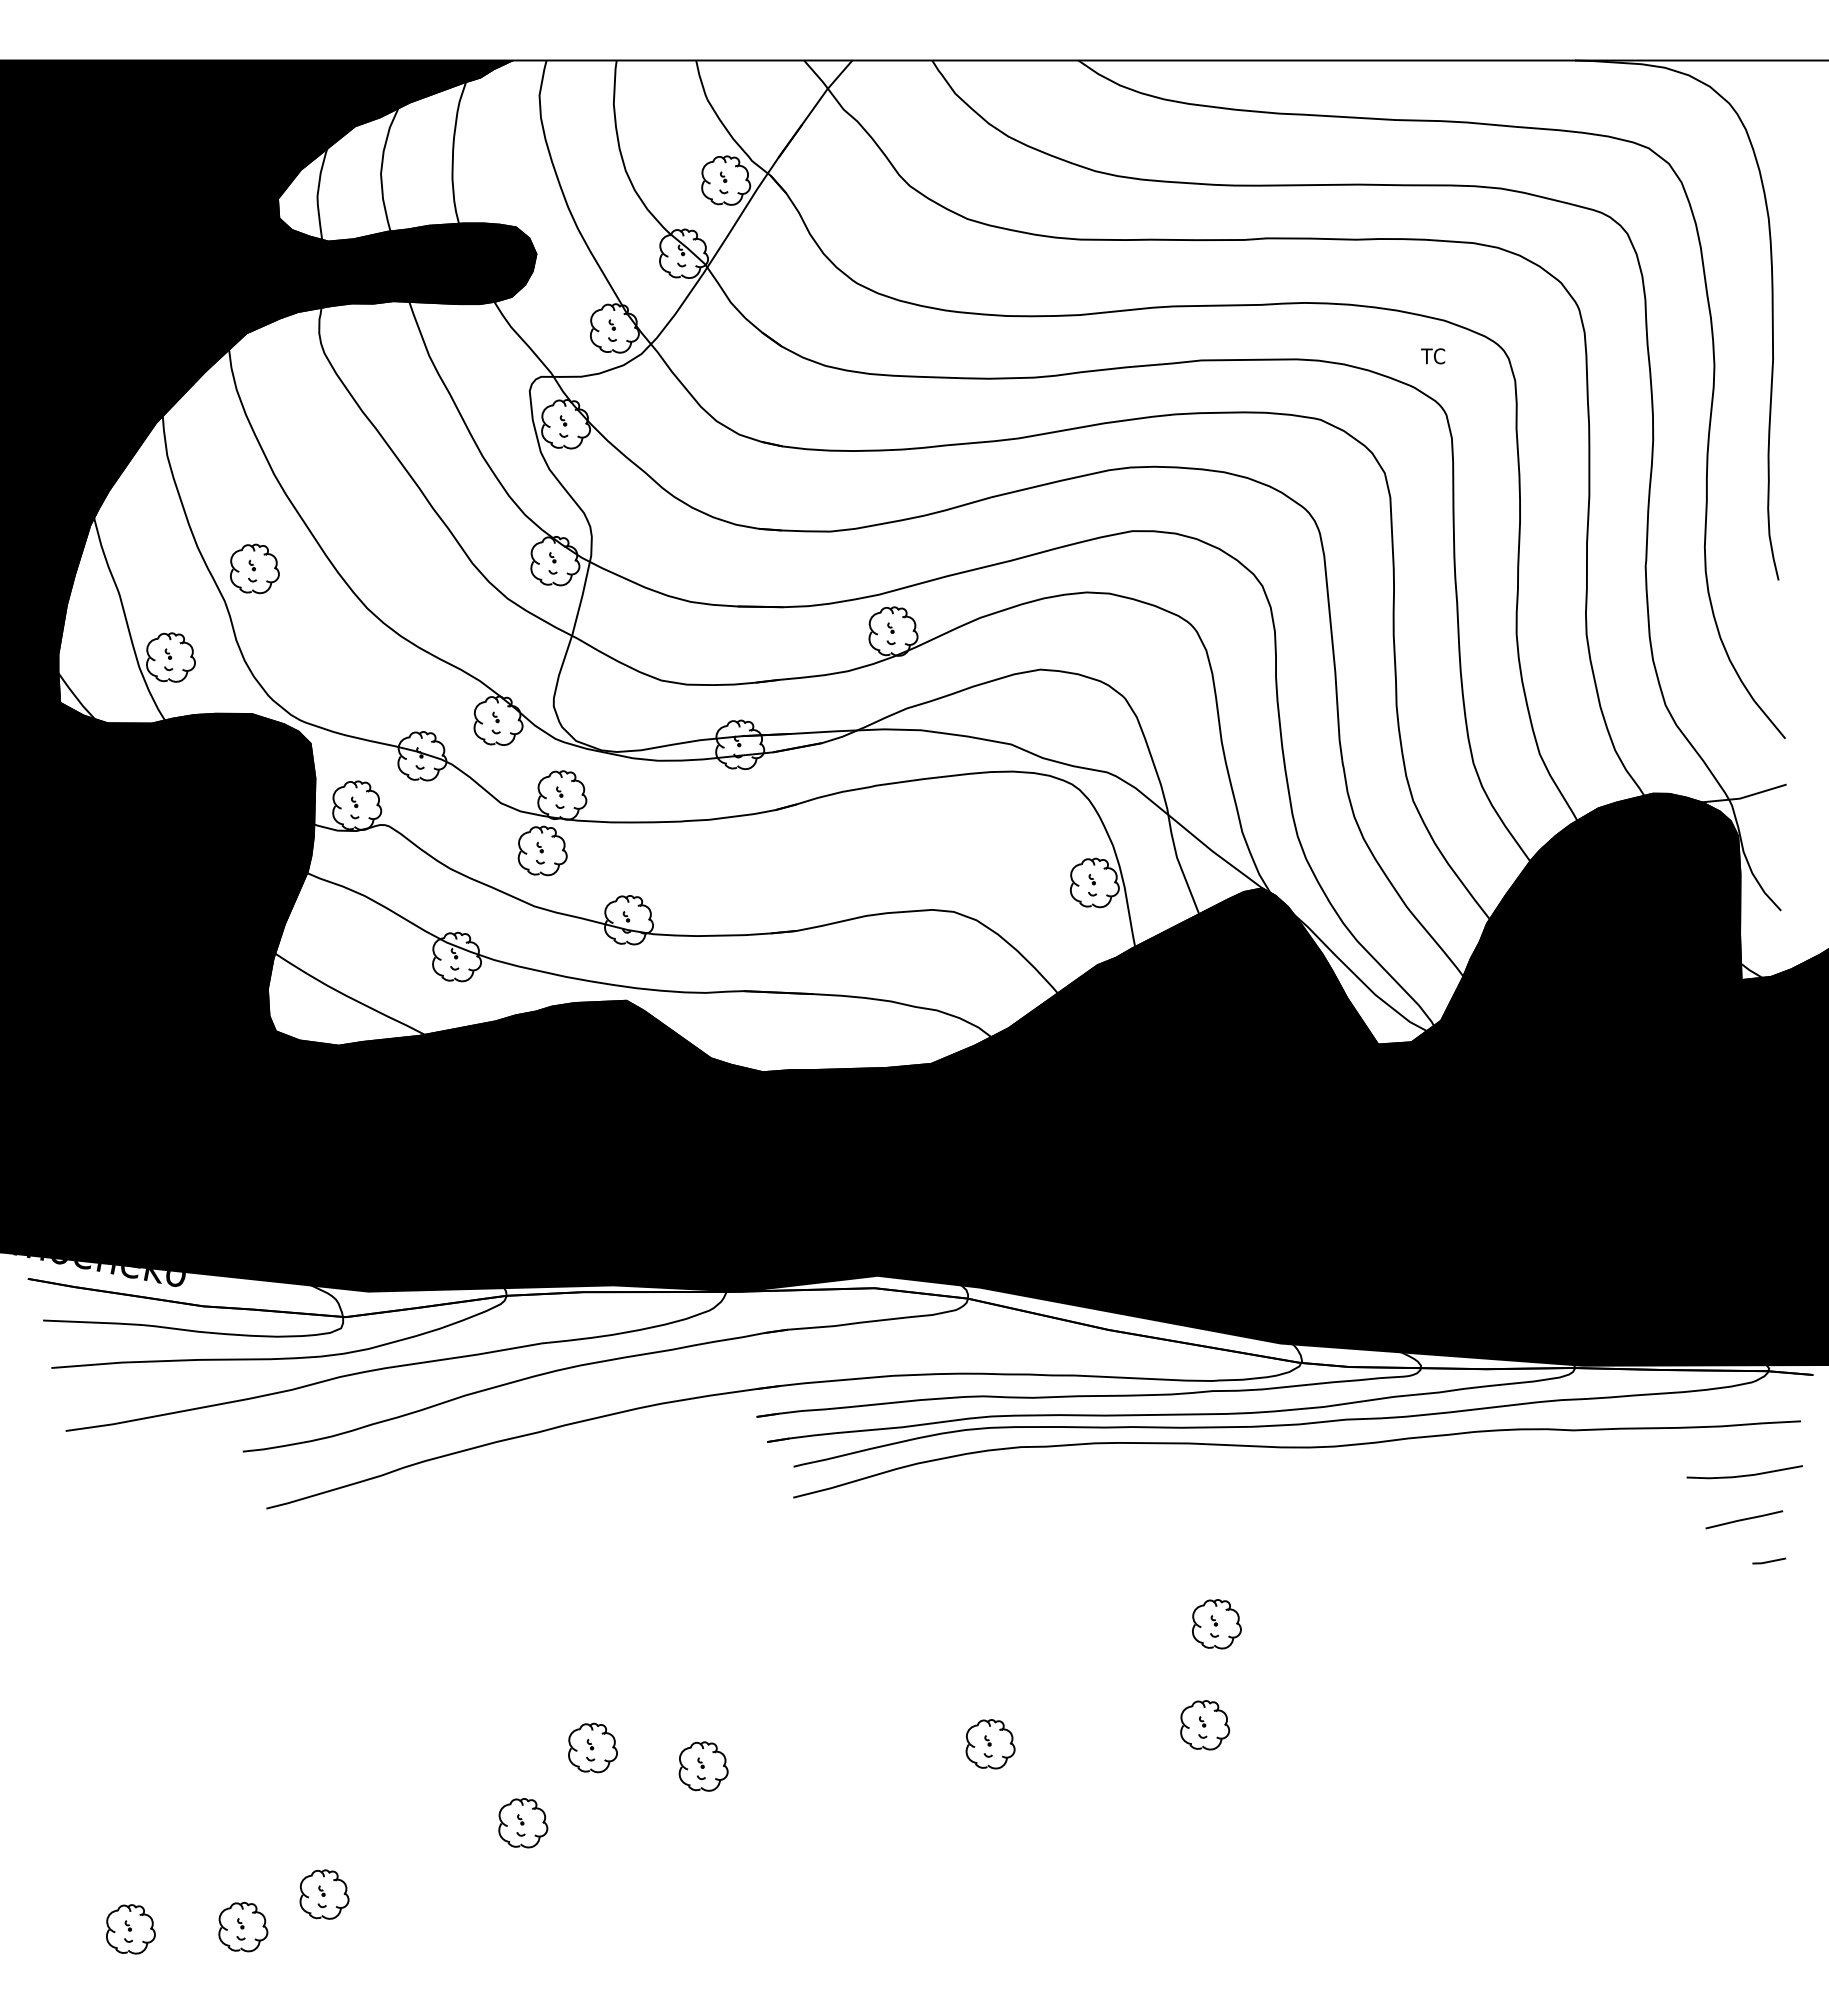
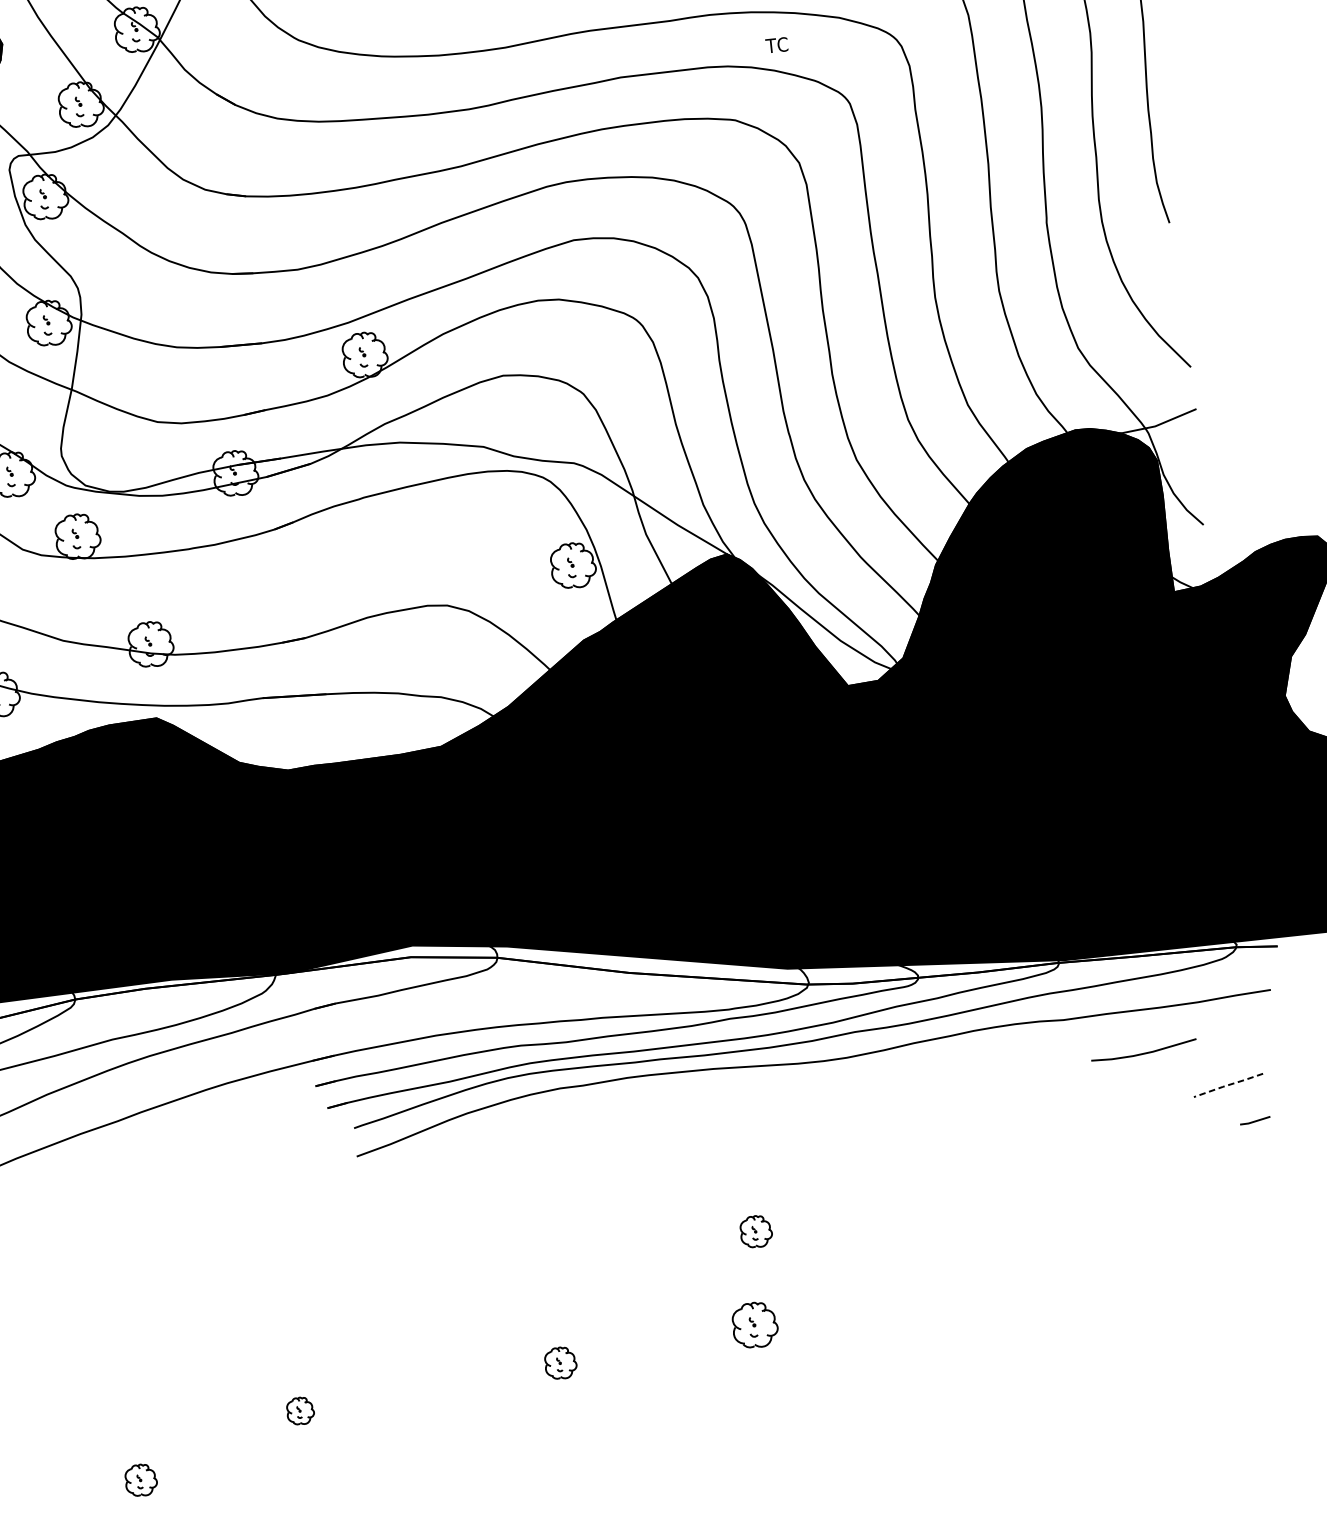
text: (1433, 356) -> (777, 45), moved
part: (542, 850) -> (65, 588), removed
line: (1745, 1474) -> (1144, 1052), moved
line: (1743, 1519) -> (1227, 1085), solid -> dashed
part: (1216, 1624) -> (755, 1231), size x0.7
part: (990, 1744) -> (560, 1363), size x0.7
part: (592, 1747) -> (197, 1404), removed
part: (703, 1766) -> (300, 1410), size x0.6
part: (523, 1823) -> (141, 1480), size x0.7

